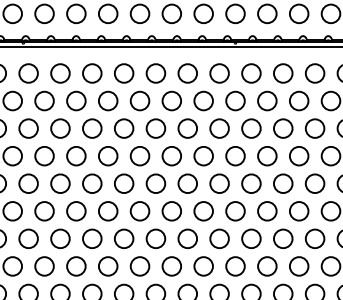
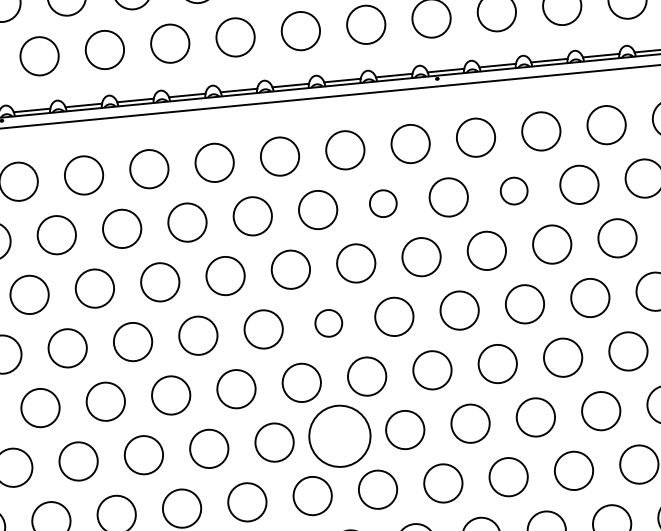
circle: (203, 100) -> (382, 202), size x0.7
circle: (267, 100) -> (514, 189), size x0.7
circle: (171, 156) -> (328, 323), size x0.7
circle: (171, 211) -> (339, 436), size x1.6

